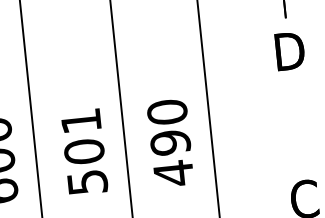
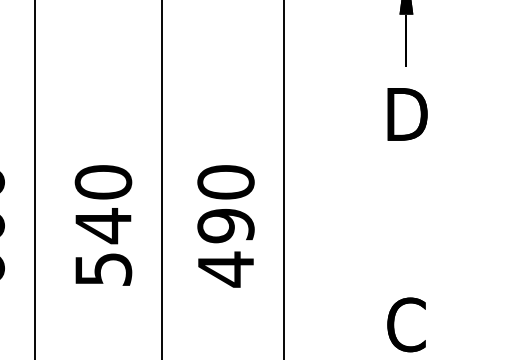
text: (82, 136) -> (103, 204), 501 -> 540

